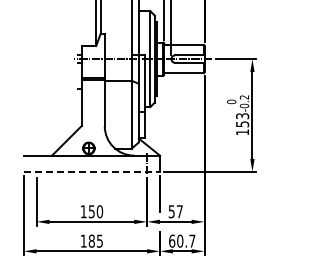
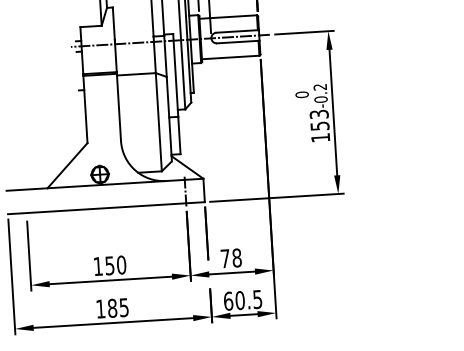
line: (92, 171) -> (107, 207), dashed -> solid
text: (175, 211) -> (230, 258), 57 -> 78
text: (192, 241) -> (257, 299), 60.7 -> 60.5

